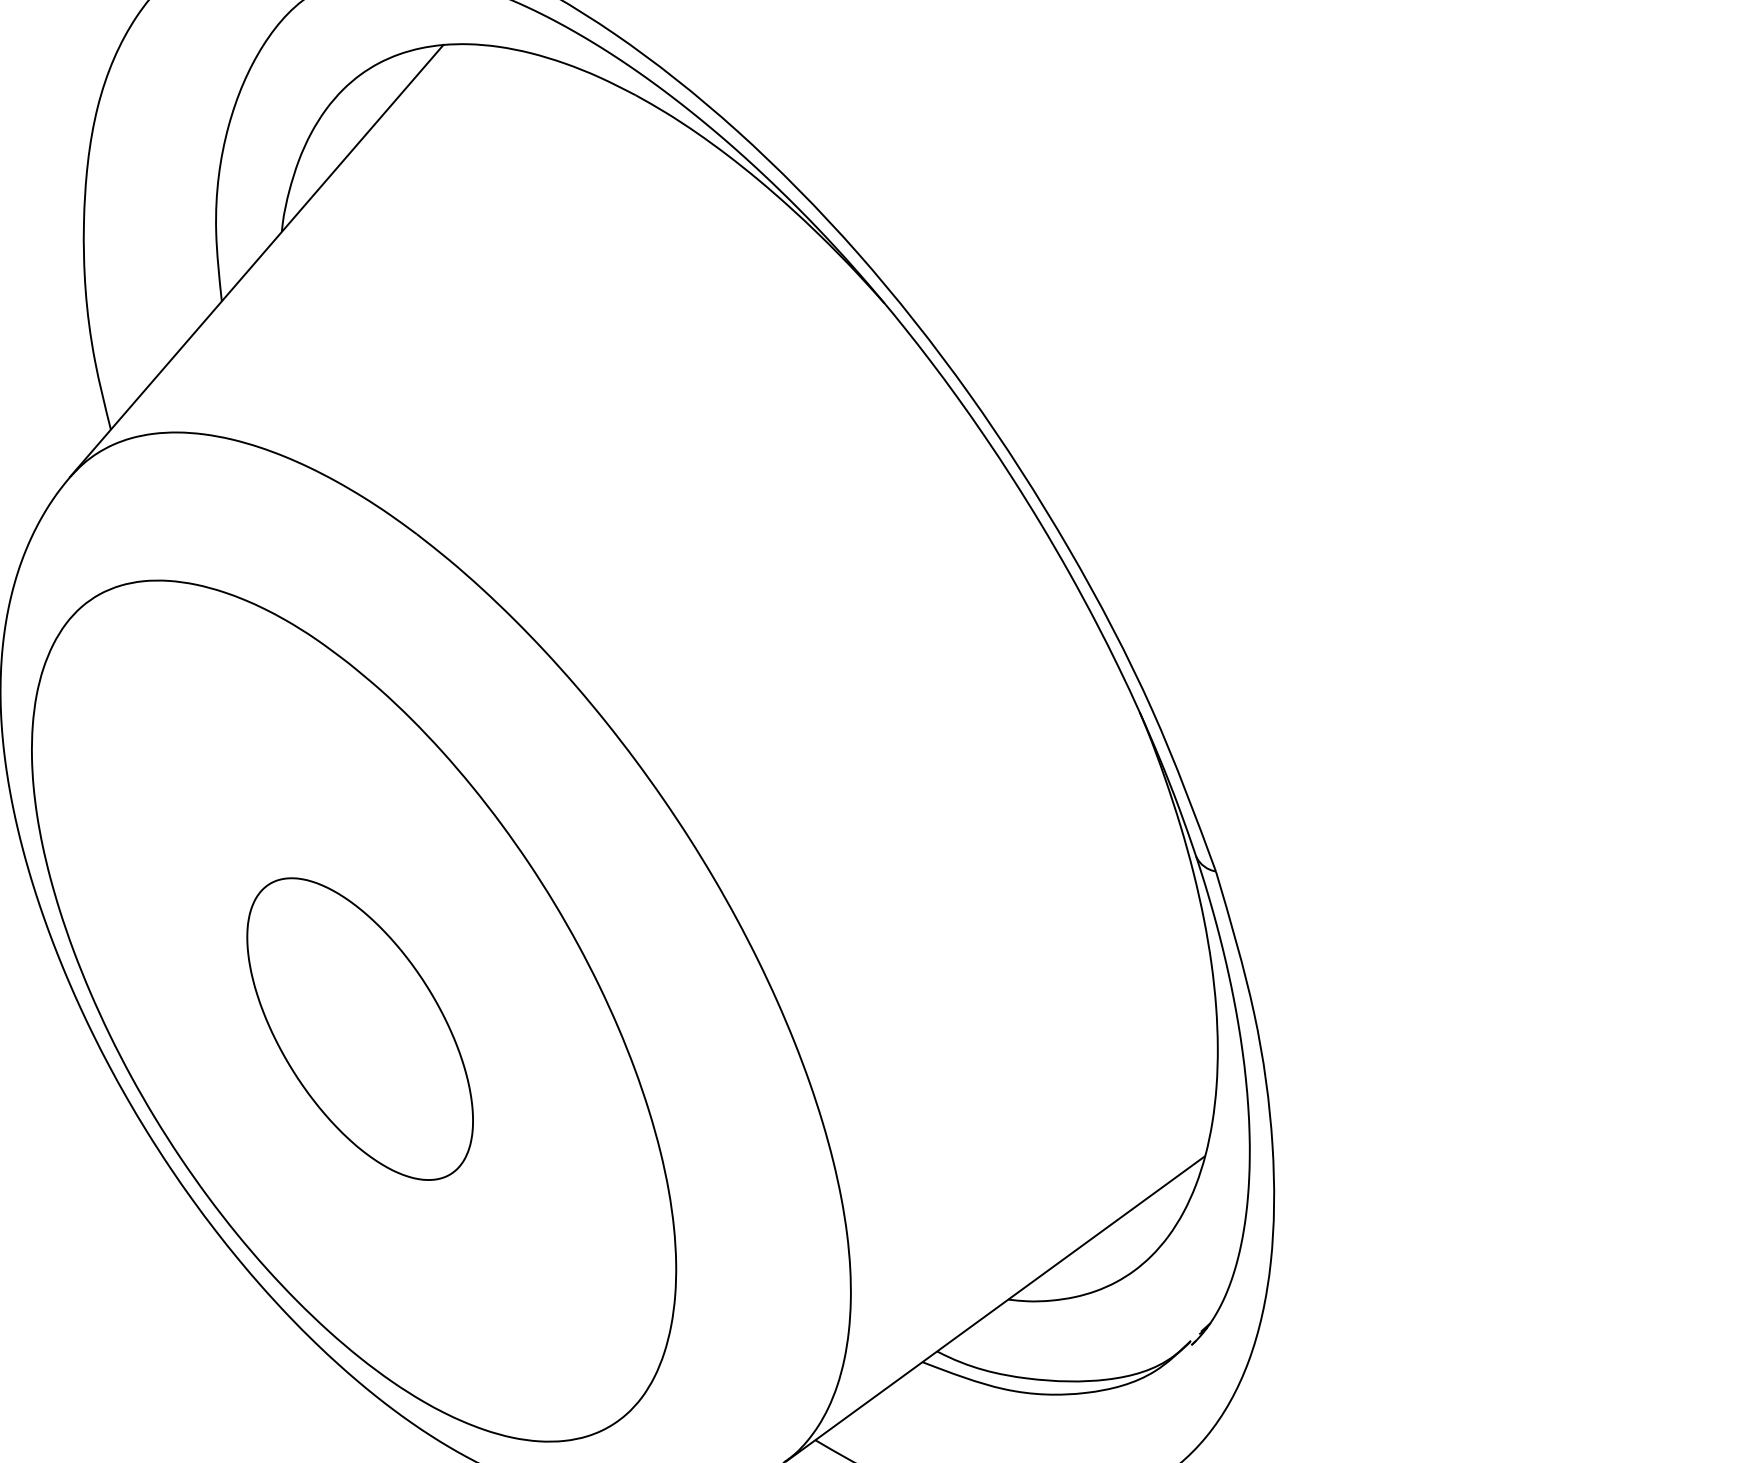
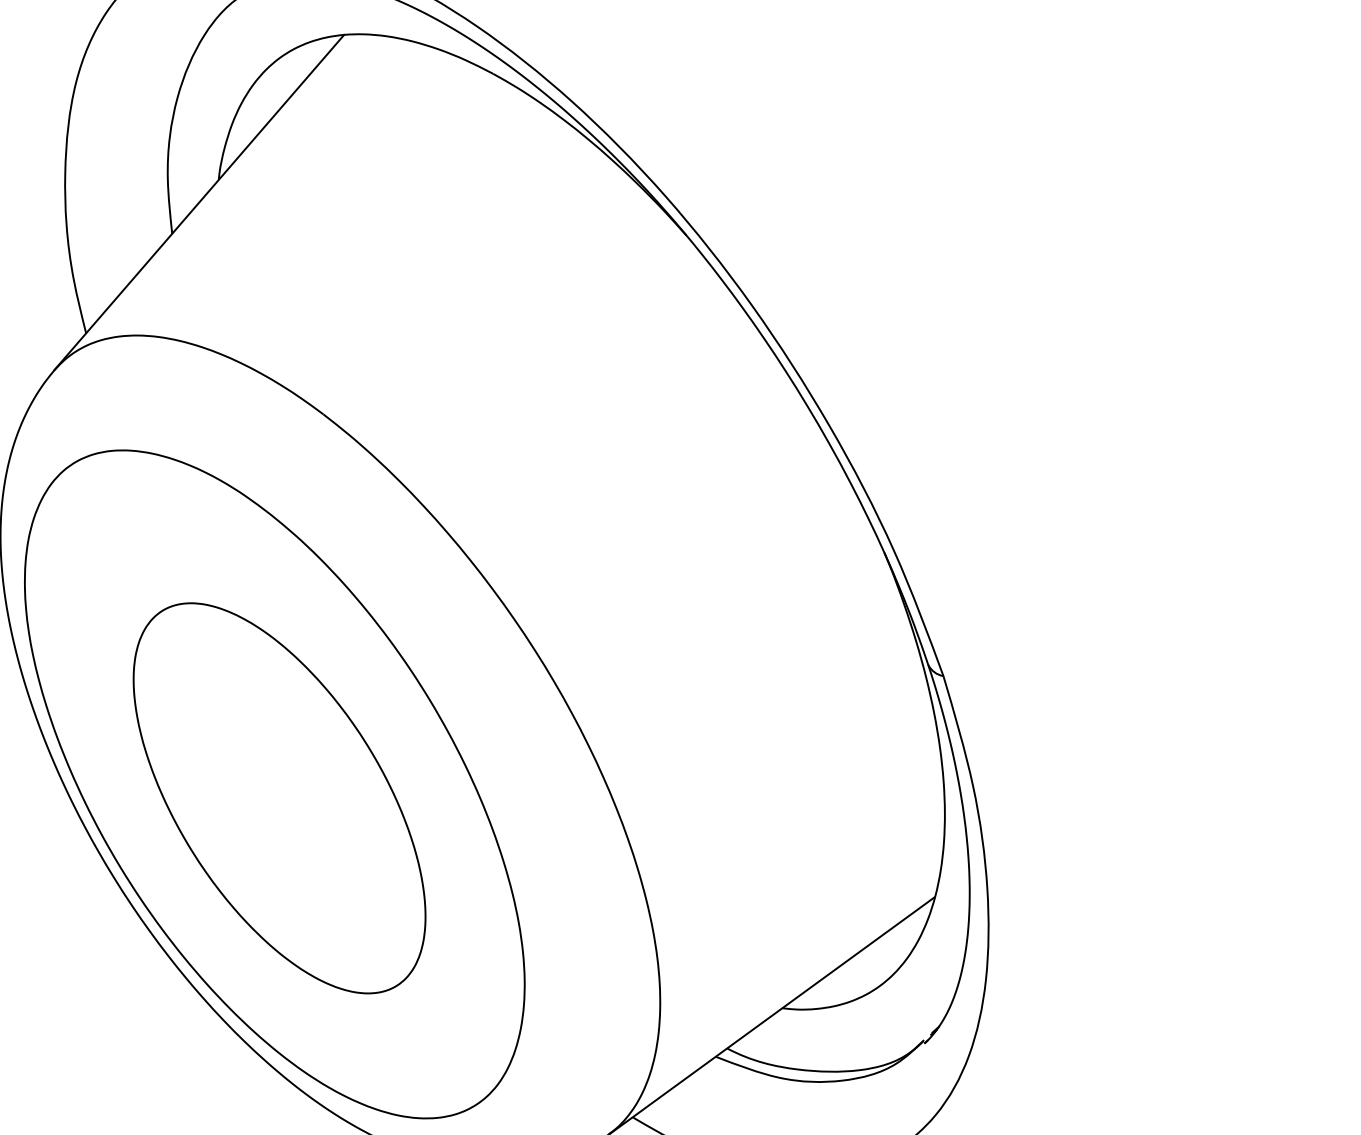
part: (360, 1029) -> (279, 798), size x1.67

